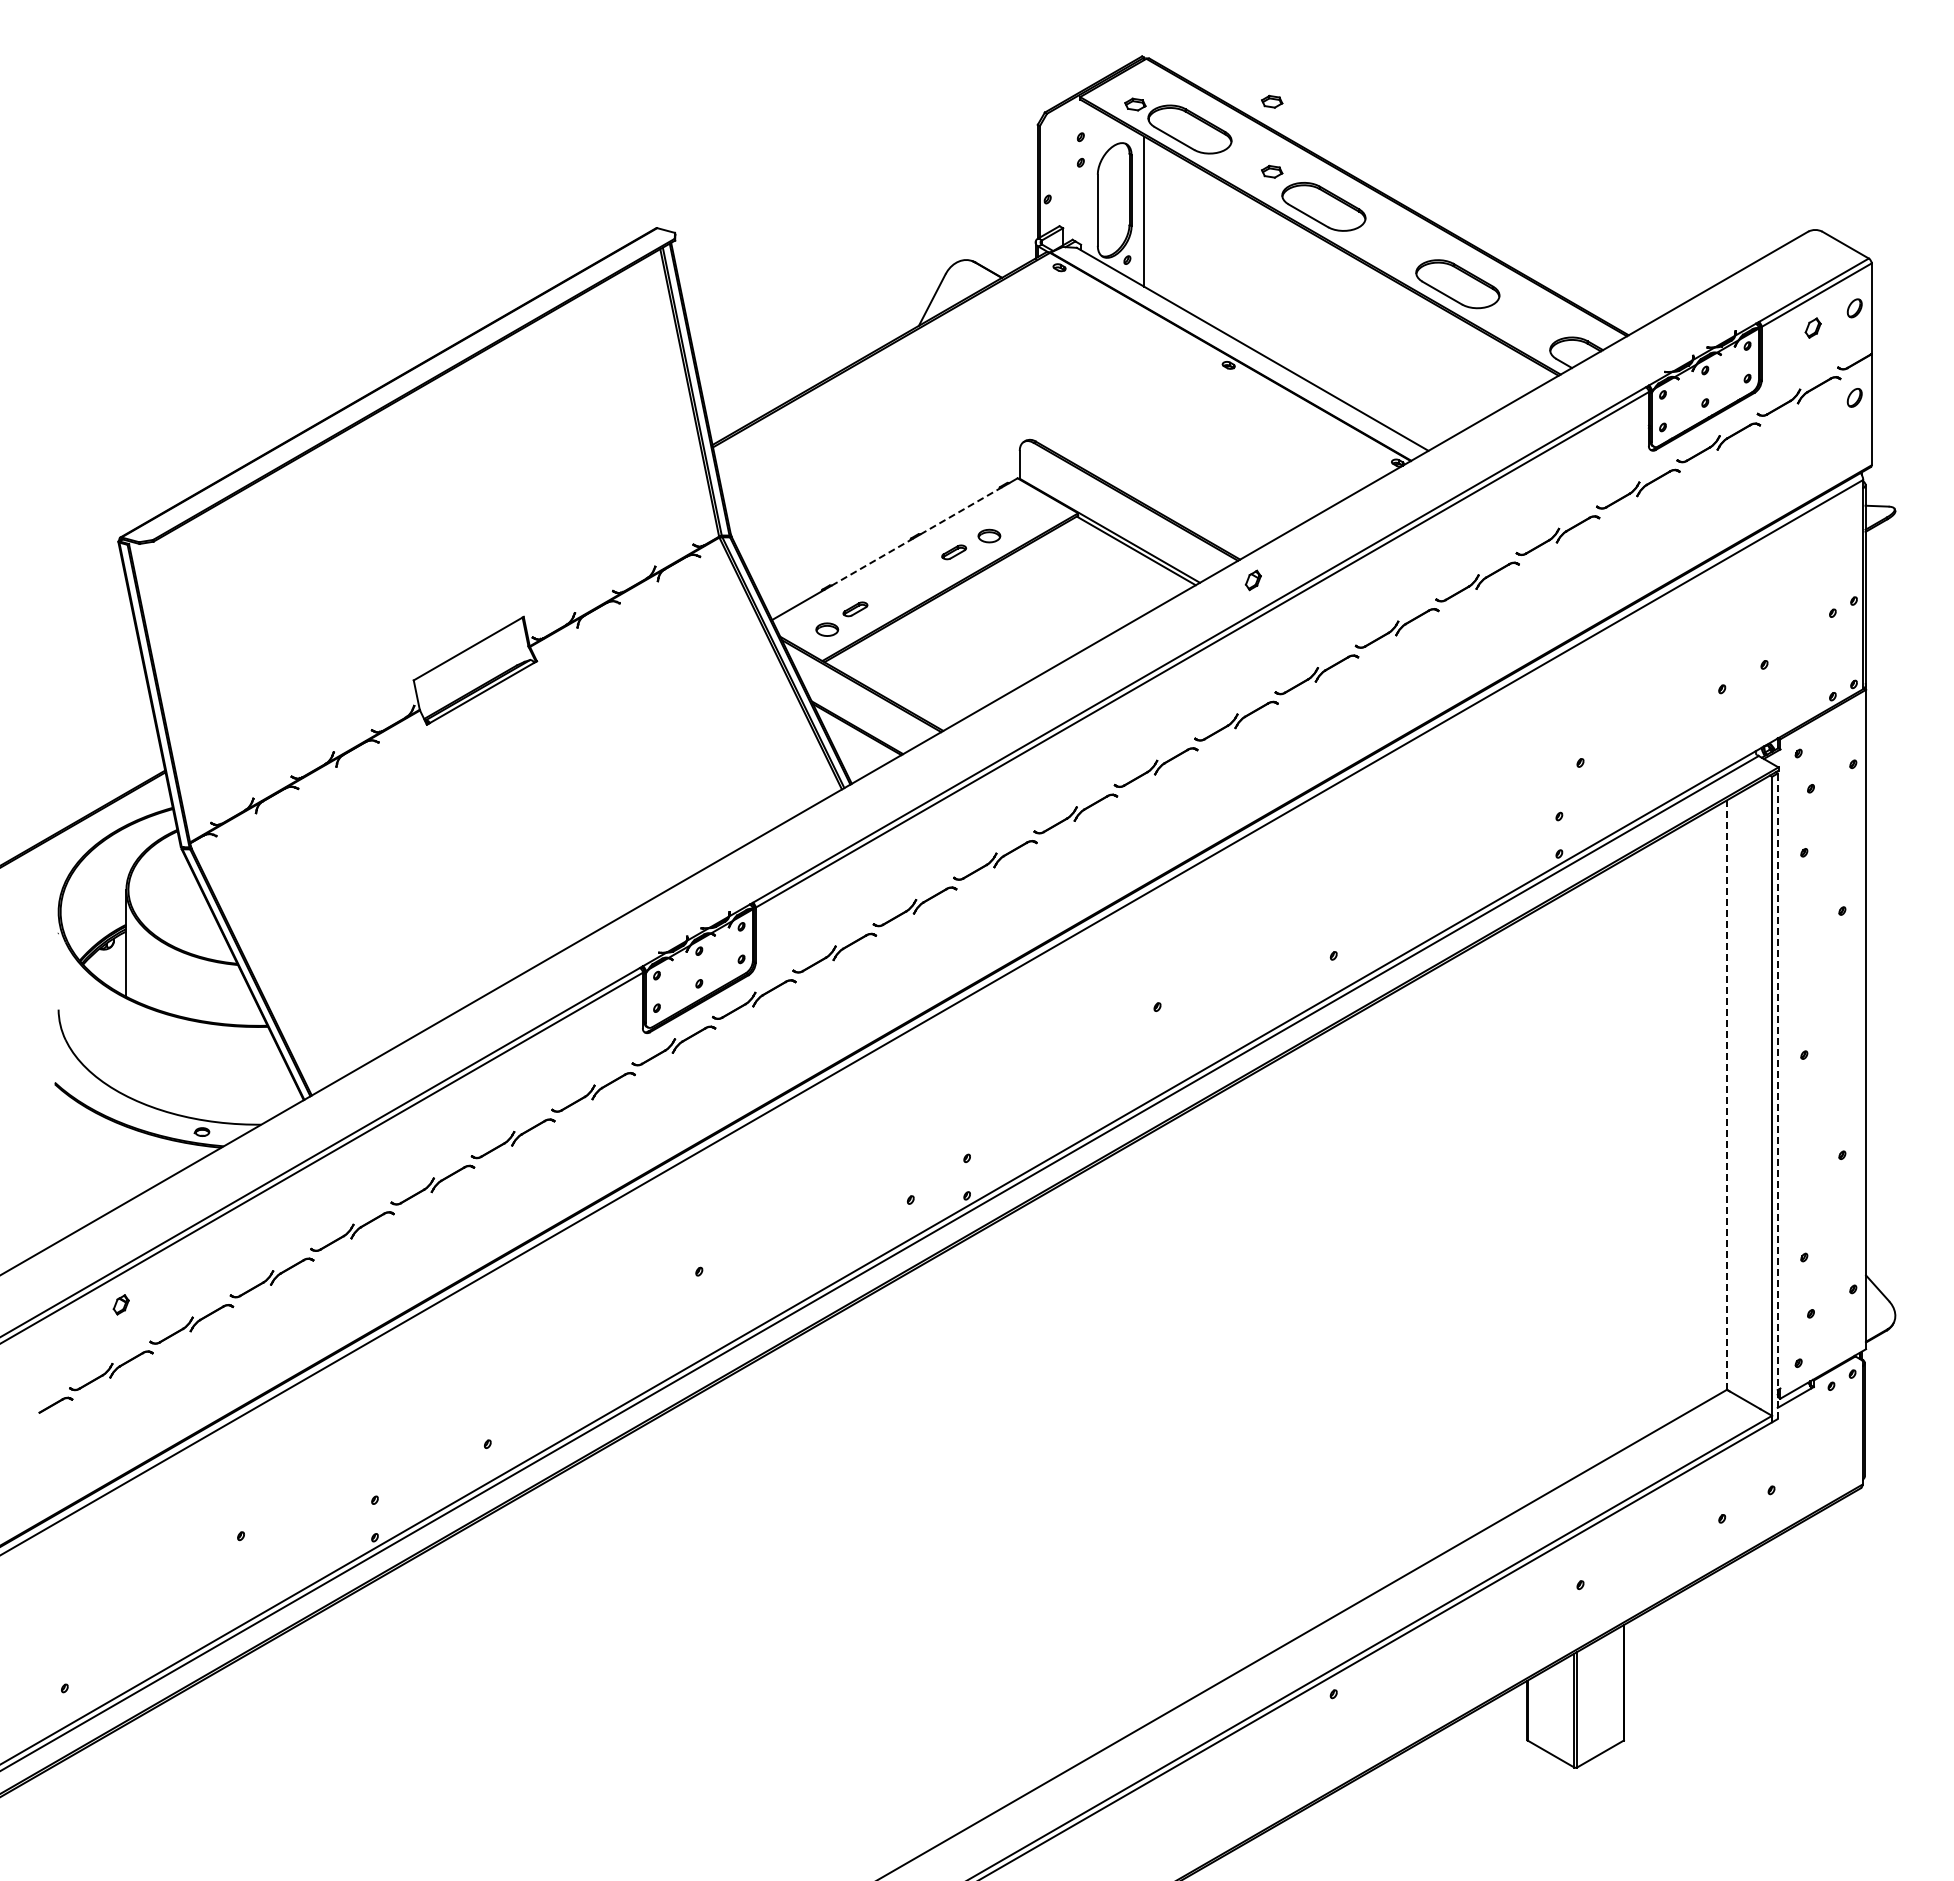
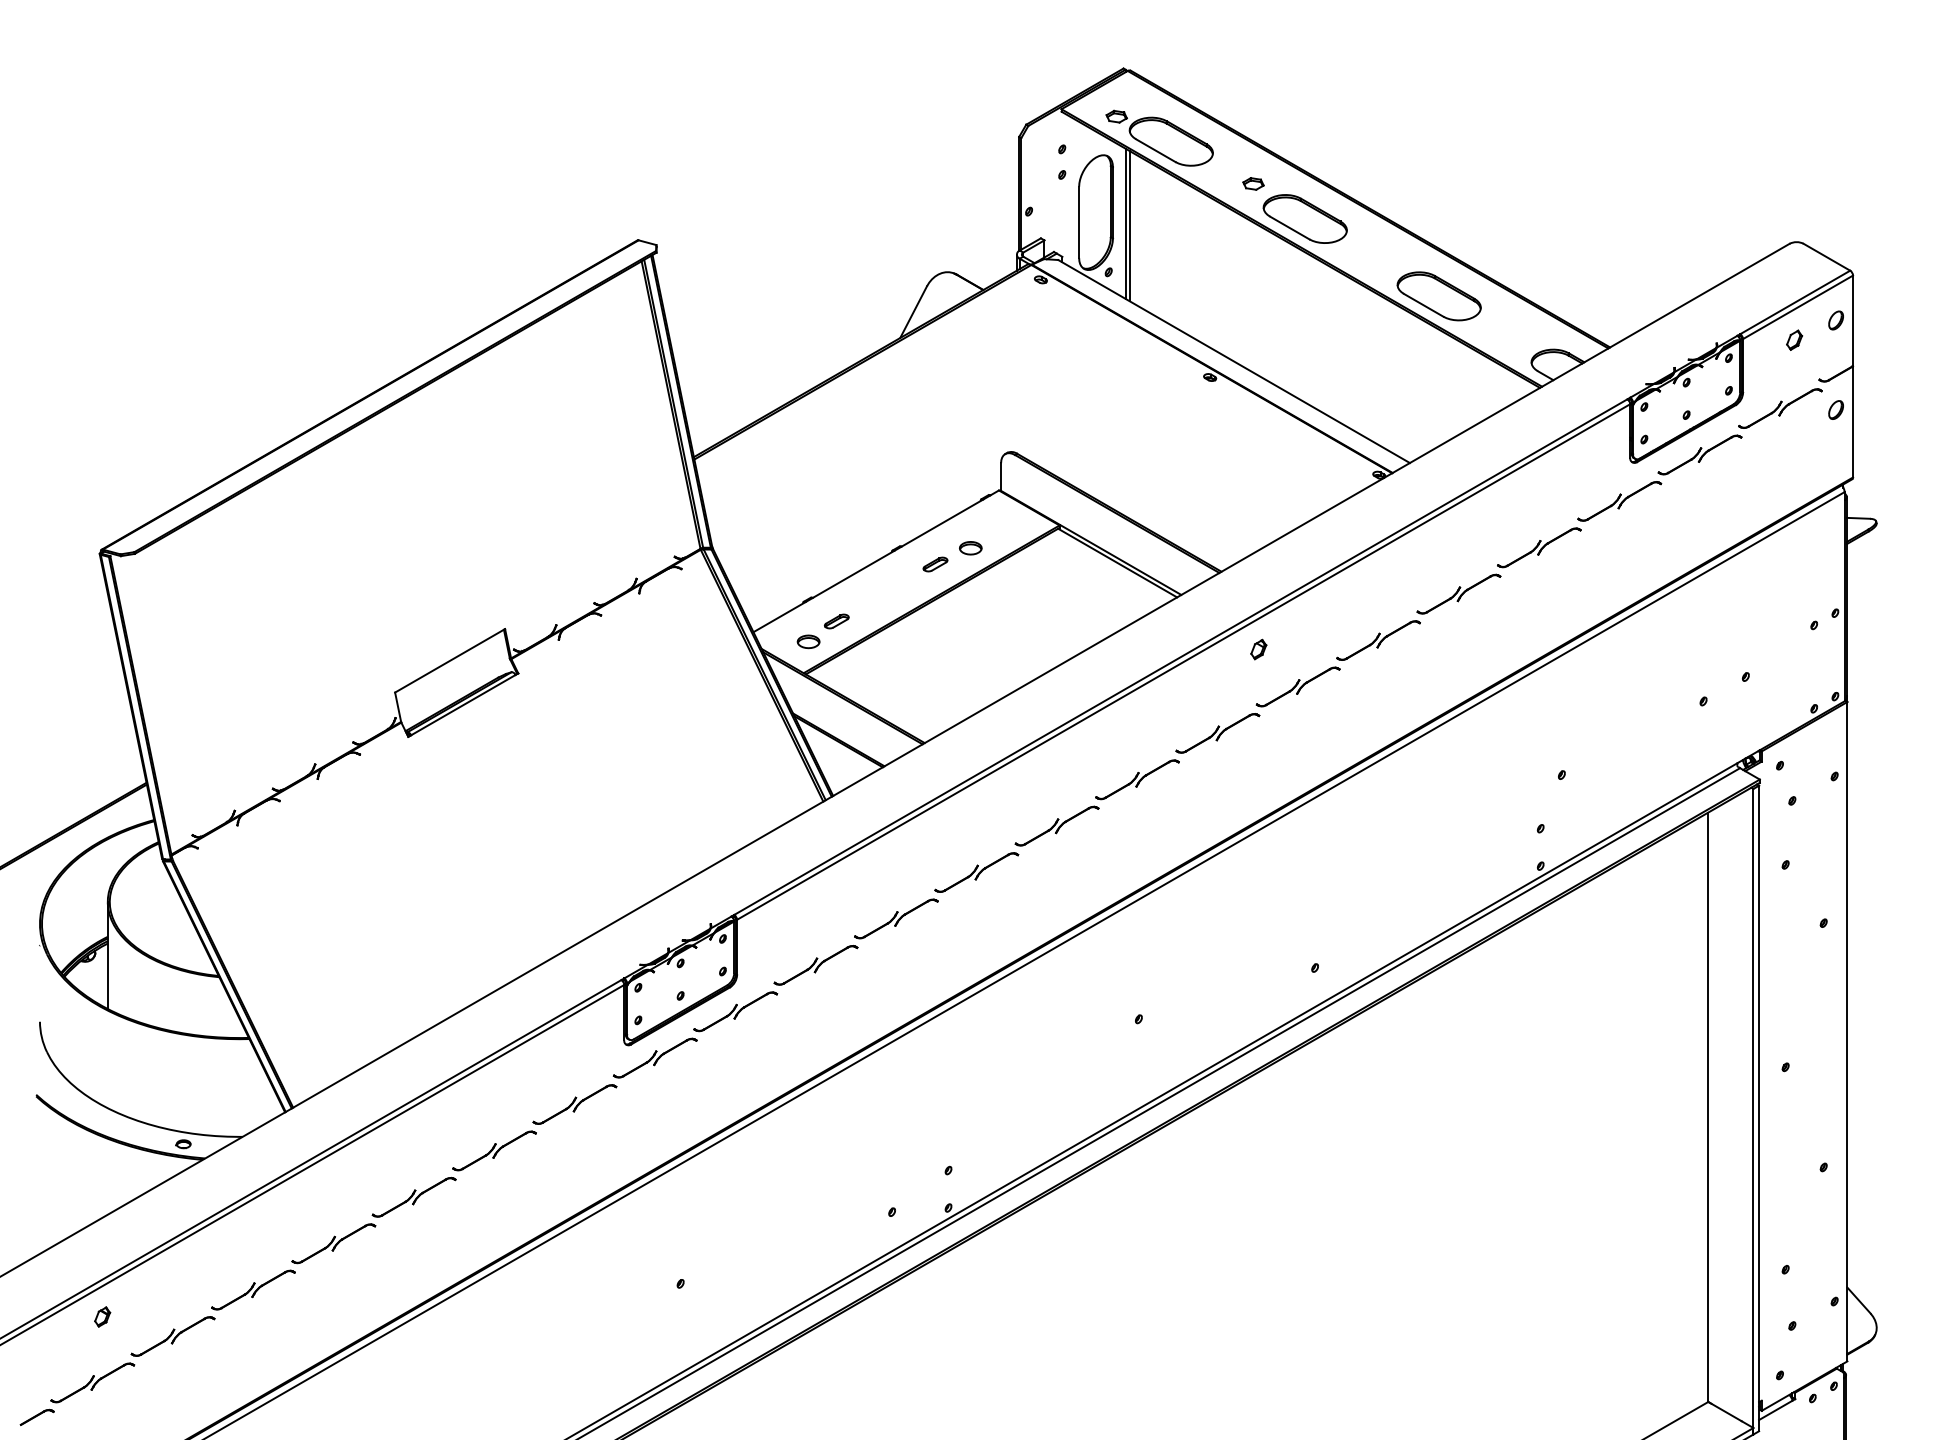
part: (1272, 101) -> (1253, 113), removed
line: (1148, 214) -> (1129, 226), added
line: (961, 510) -> (942, 522), dashed -> solid
line: (872, 561) -> (853, 573), dashed -> solid
part: (1252, 580) -> (1257, 649), moved
line: (1726, 1095) -> (1707, 1107), dashed -> solid
line: (1777, 1096) -> (1758, 1108), dashed -> solid

